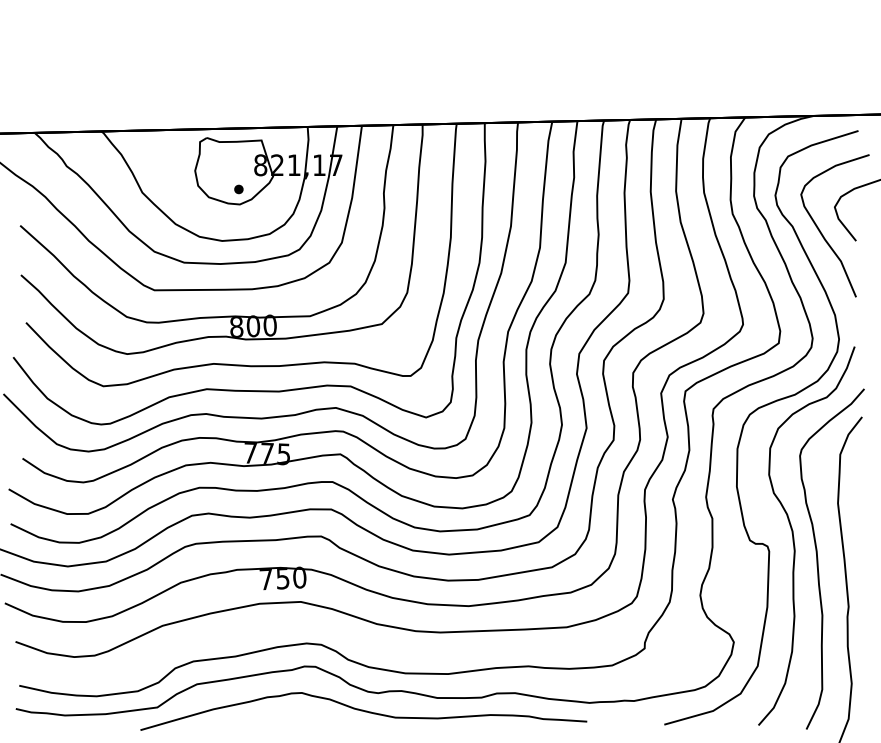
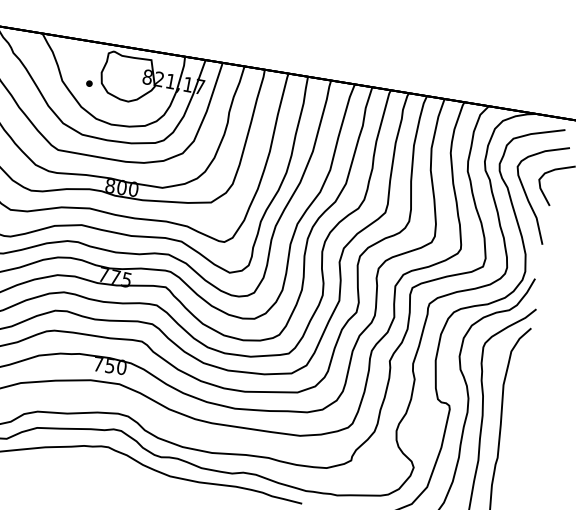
part: (238, 189) -> (89, 83), moved

